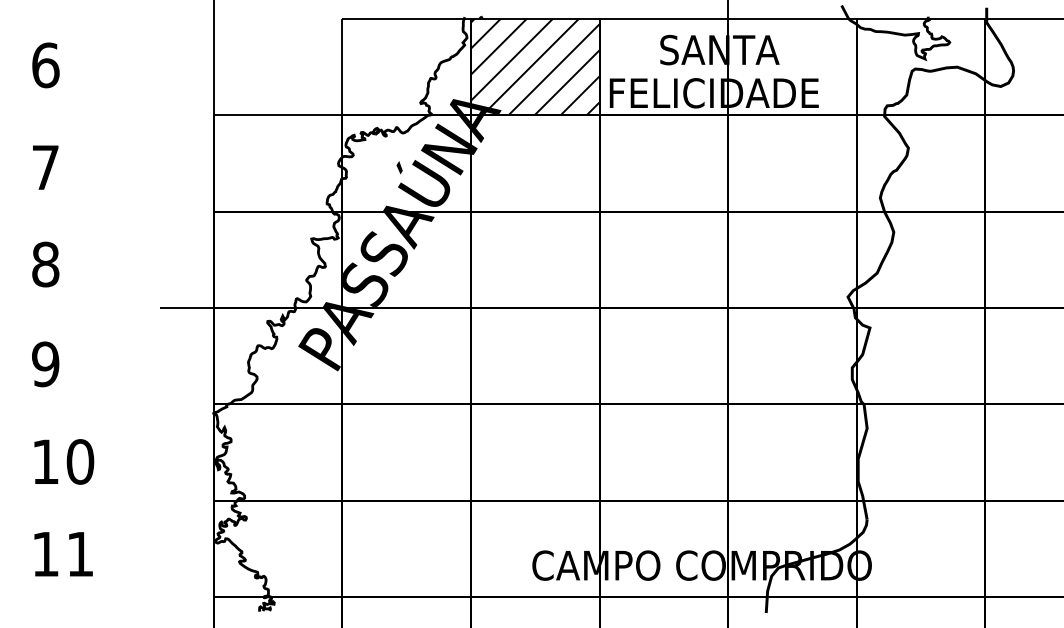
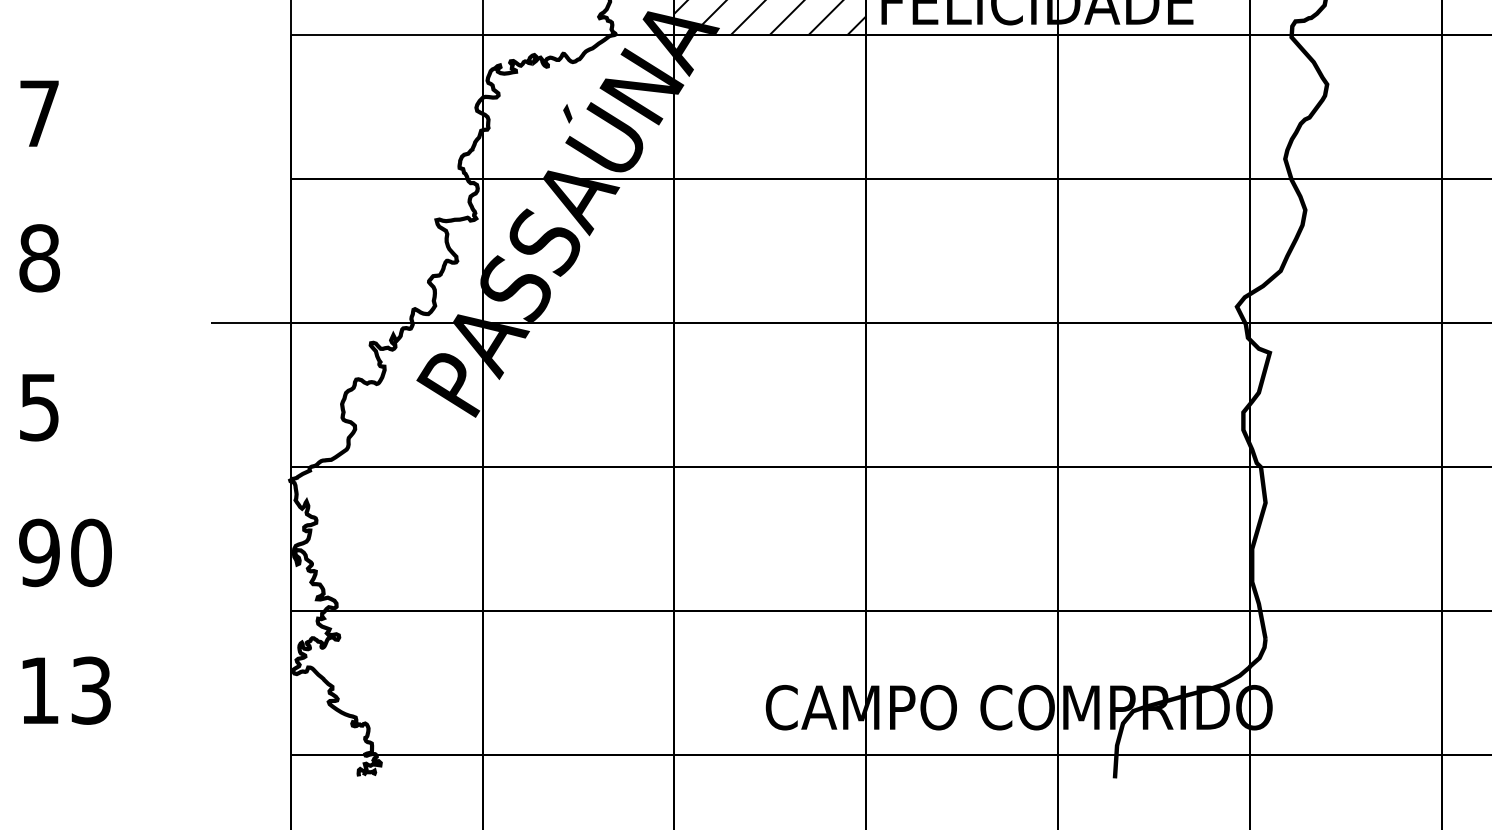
text: (45, 364) -> (39, 407), 9 -> 5
text: (45, 461) -> (39, 552), 10 -> 90
text: (80, 554) -> (91, 691), 11 -> 13

